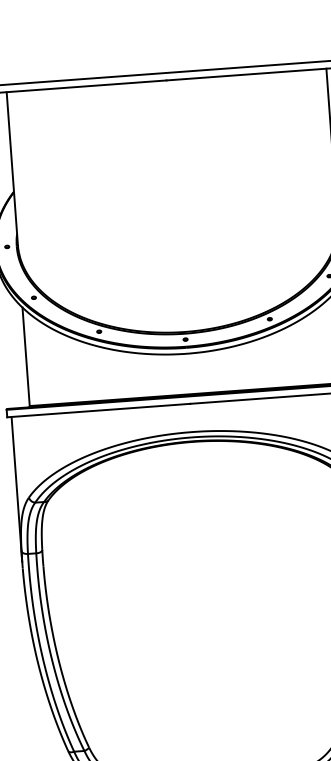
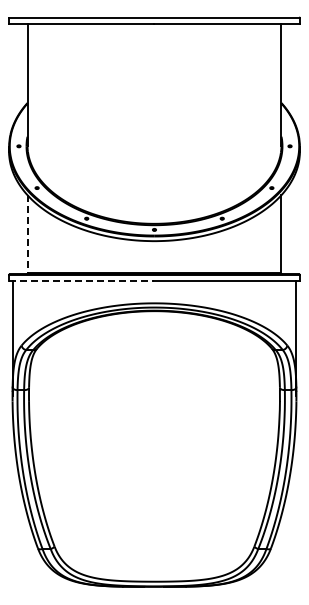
line: (26, 357) -> (27, 234), solid -> dashed
line: (98, 410) -> (81, 280), solid -> dashed

